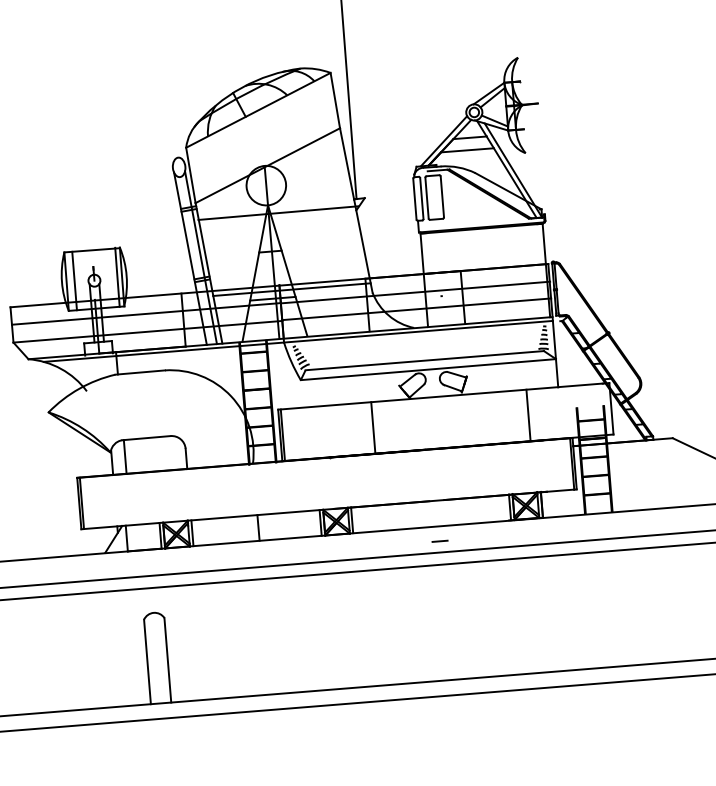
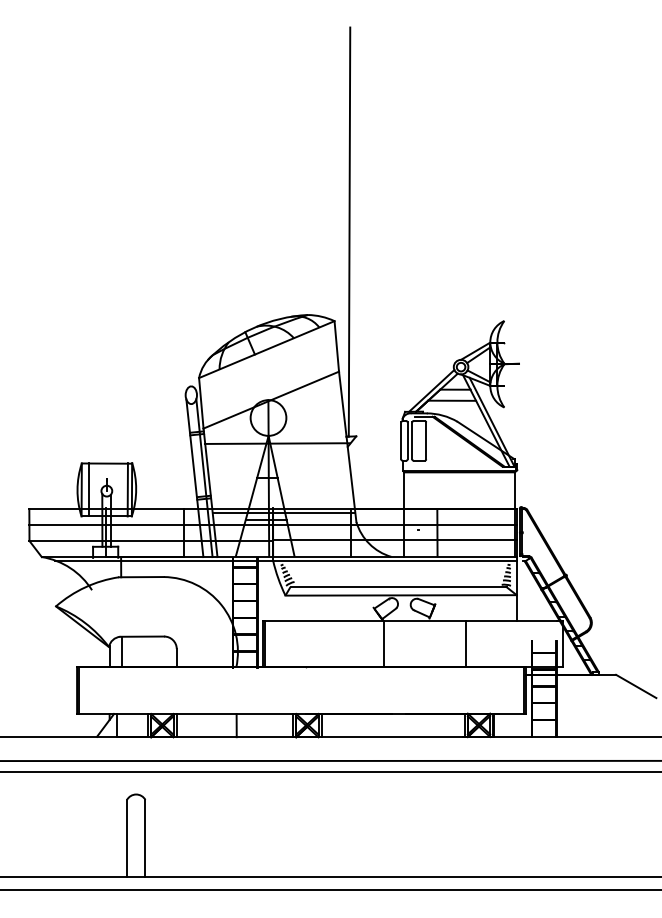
line: (527, 415) -> (465, 643), moved
line: (373, 427) -> (384, 643), moved
line: (439, 541) -> (398, 750), removed

